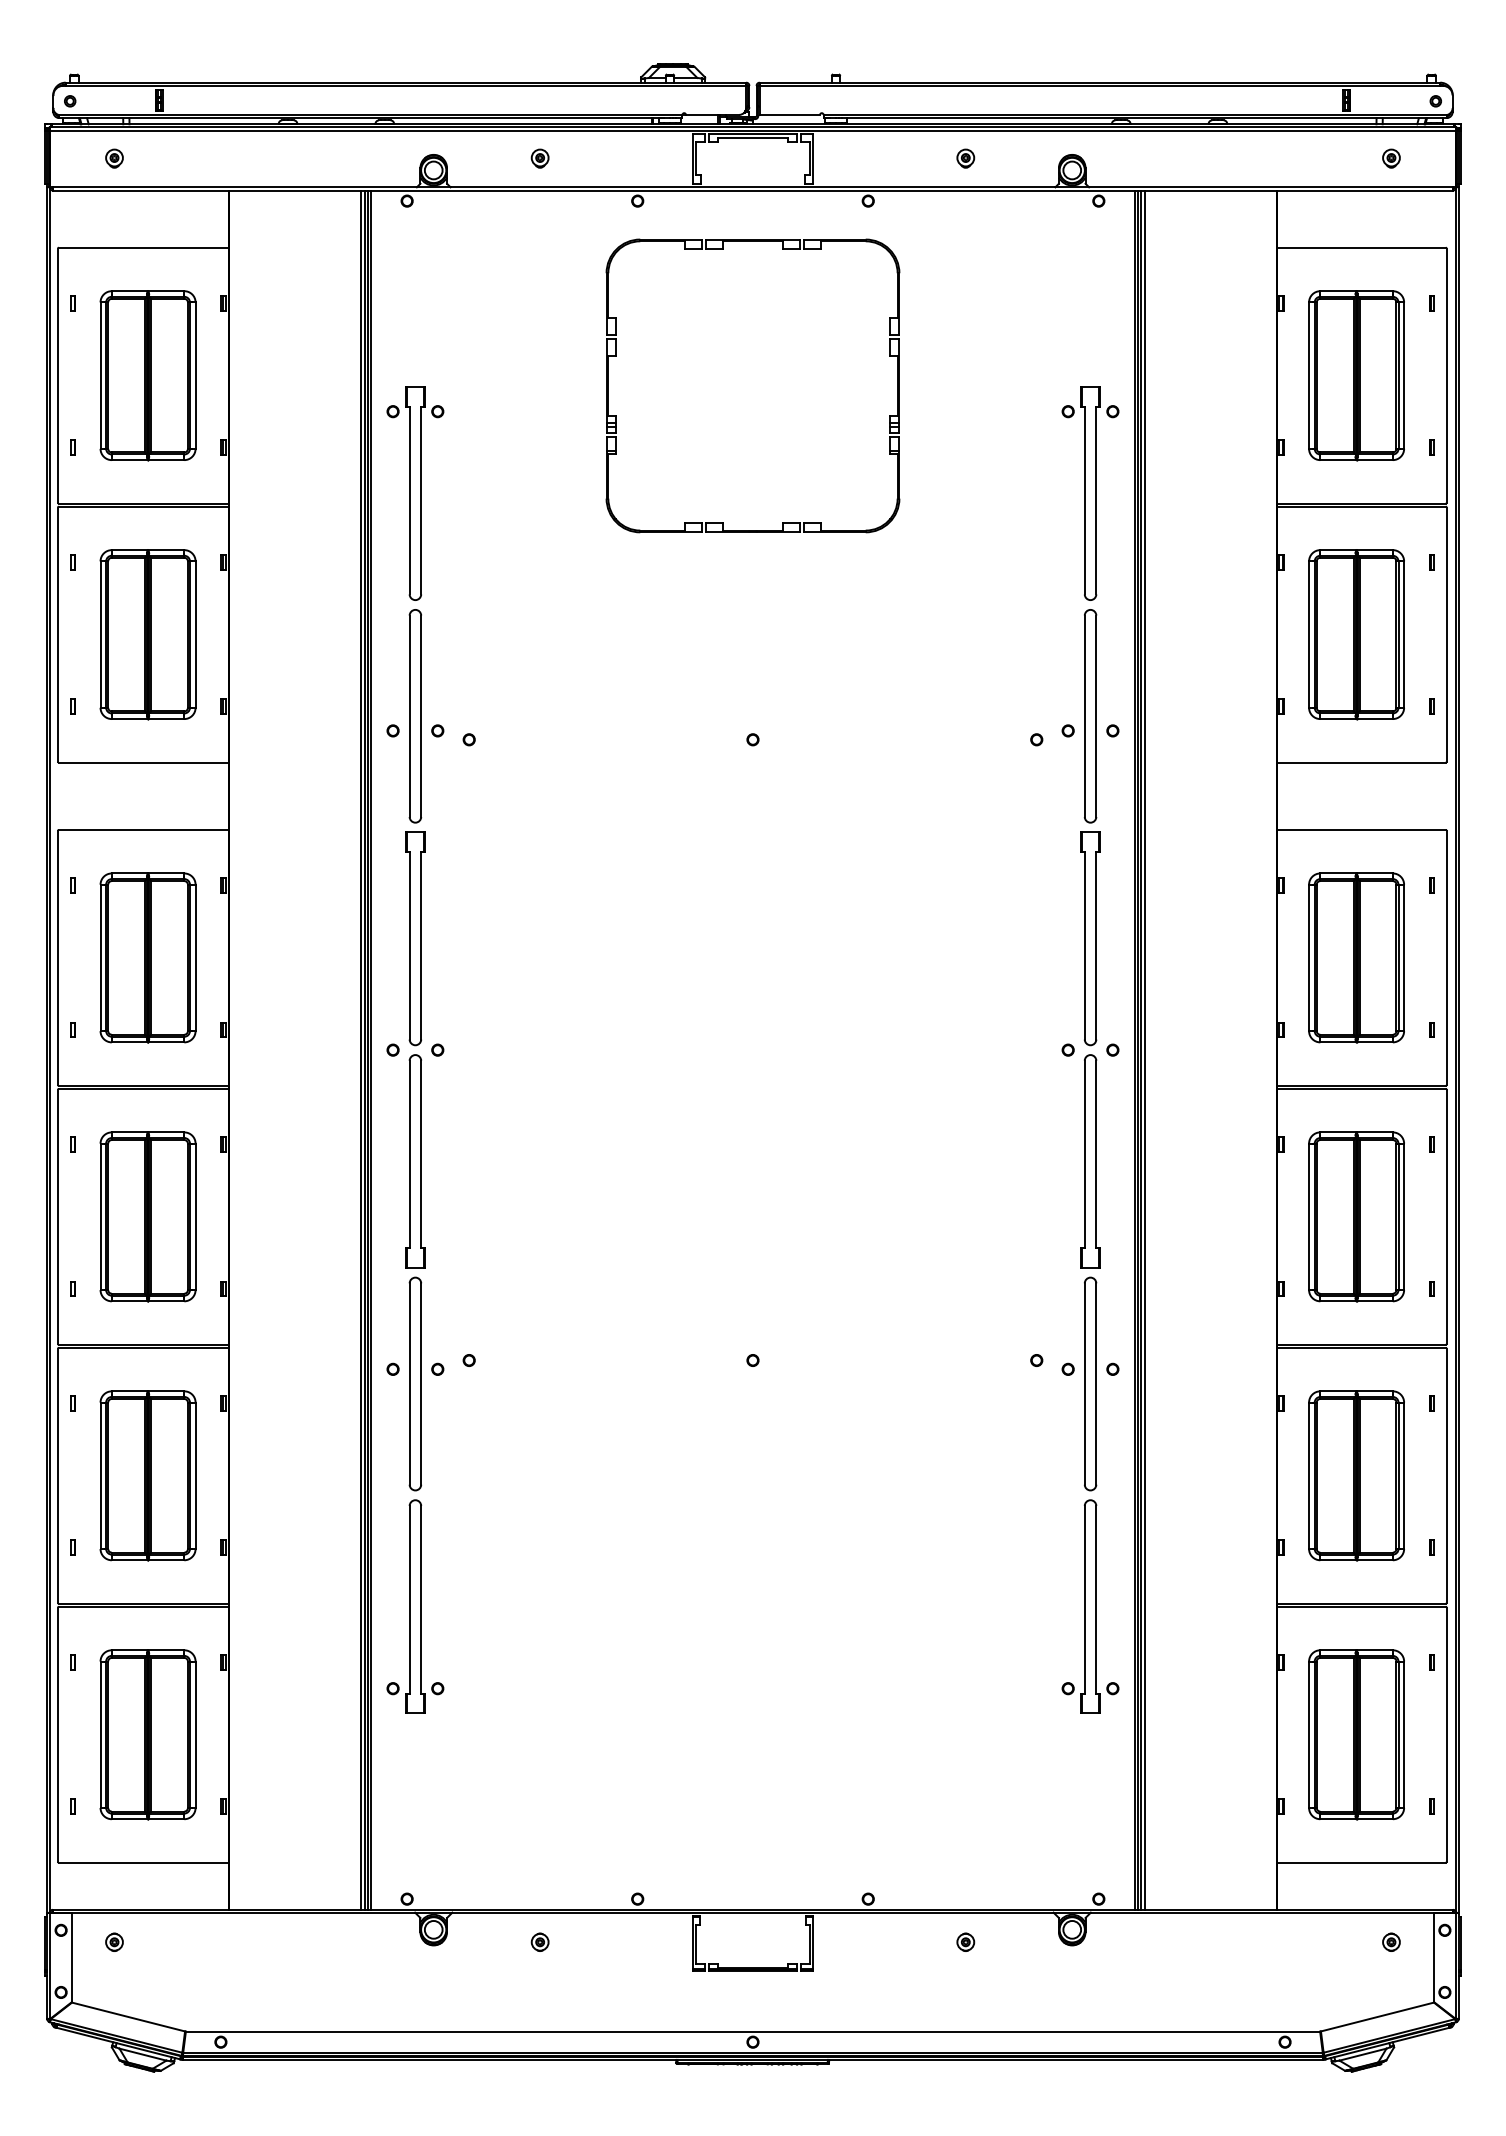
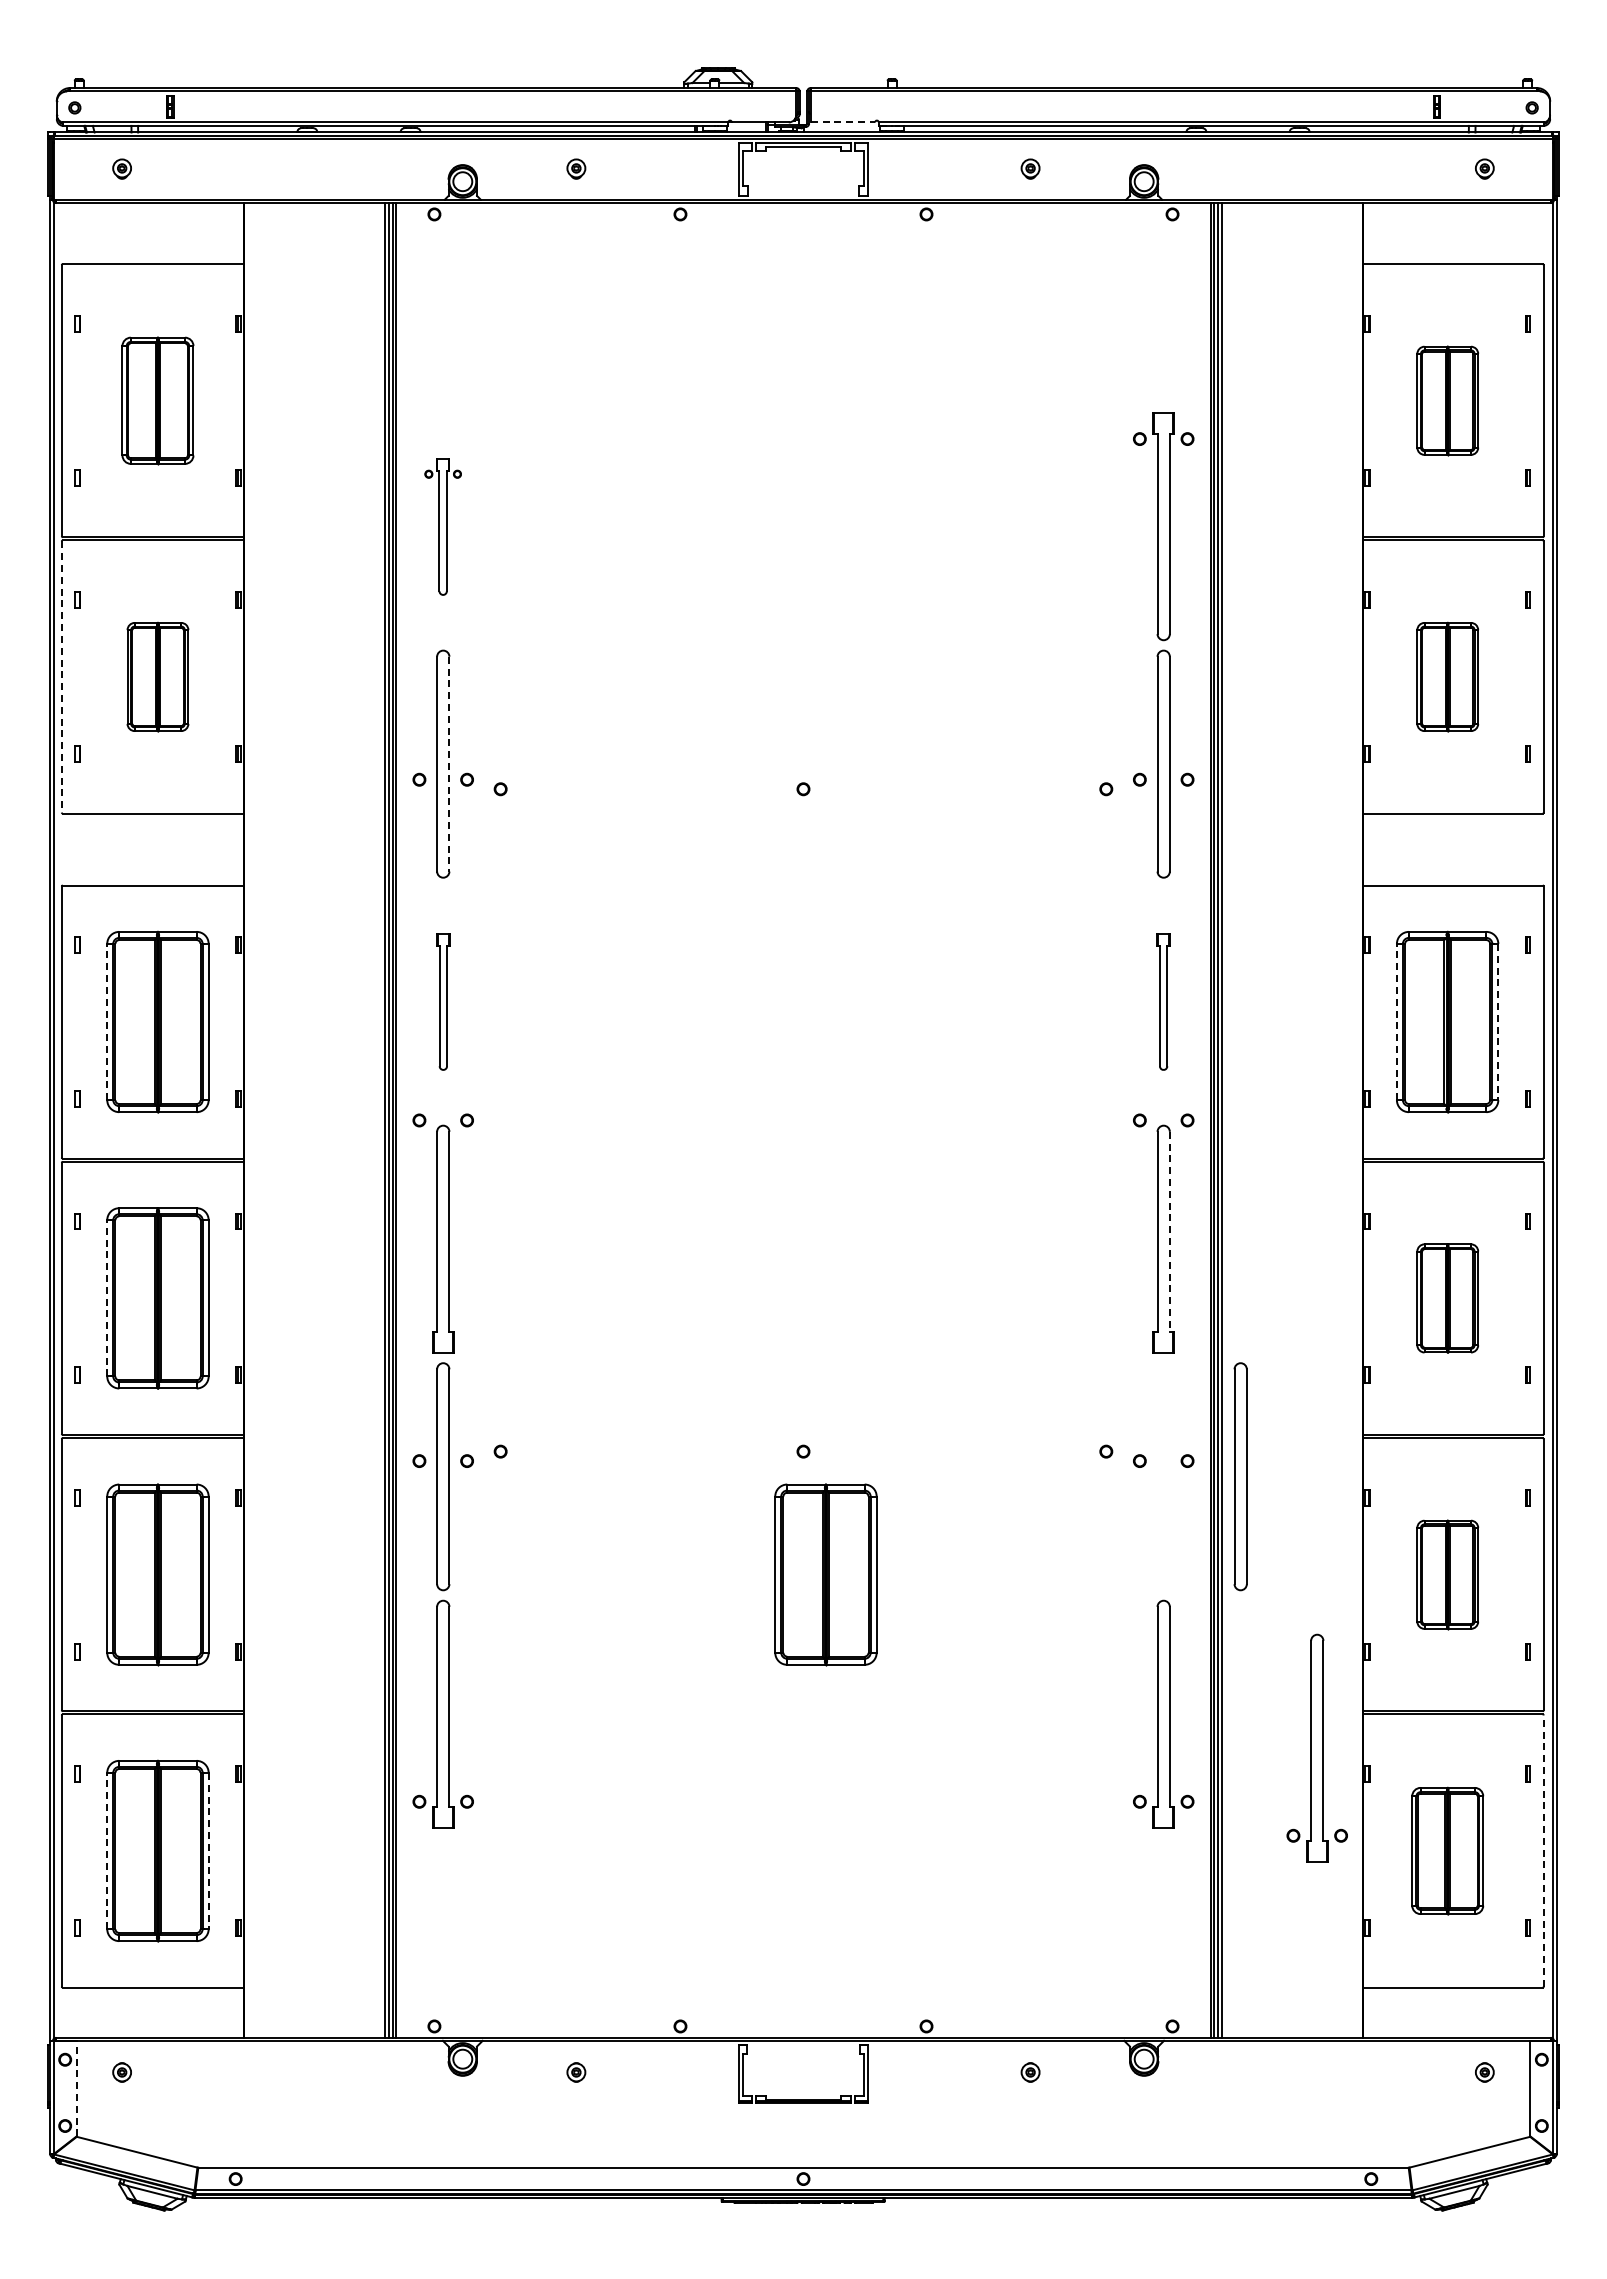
line: (790, 114) -> (843, 122), solid -> dashed
part: (723, 249) -> (772, 266), removed
part: (147, 375) -> (157, 400), size x0.7
part: (1356, 375) -> (1447, 400), size x0.6
part: (414, 493) -> (442, 526), size x0.6
part: (147, 634) -> (157, 676), size x0.6
part: (1356, 634) -> (1447, 676), size x0.6
line: (57, 635) -> (61, 677), solid -> dashed
line: (421, 716) -> (449, 764), solid -> dashed
part: (415, 938) -> (443, 1001), size x0.6
part: (1090, 938) -> (1163, 1001), size x0.6
line: (100, 957) -> (107, 1021), solid -> dashed
line: (1308, 957) -> (1396, 1021), solid -> dashed
line: (1404, 958) -> (1498, 1022), solid -> dashed
line: (1095, 1155) -> (1169, 1232), solid -> dashed
line: (100, 1216) -> (107, 1297), solid -> dashed
part: (1356, 1216) -> (1447, 1298), size x0.6
part: (1090, 1383) -> (1240, 1476), moved
part: (773, 1475) -> (825, 1574), added
part: (1356, 1475) -> (1447, 1574), size x0.6
part: (1233, 1637) -> (1316, 1747), added
line: (100, 1734) -> (107, 1850), solid -> dashed
part: (1356, 1734) -> (1447, 1850), size x0.7
line: (195, 1735) -> (208, 1851), solid -> dashed
line: (1446, 1735) -> (1543, 1851), solid -> dashed
line: (71, 1957) -> (76, 2088), solid -> dashed

